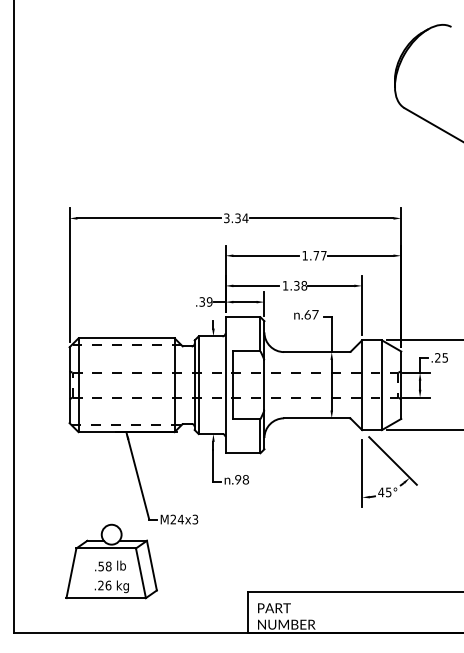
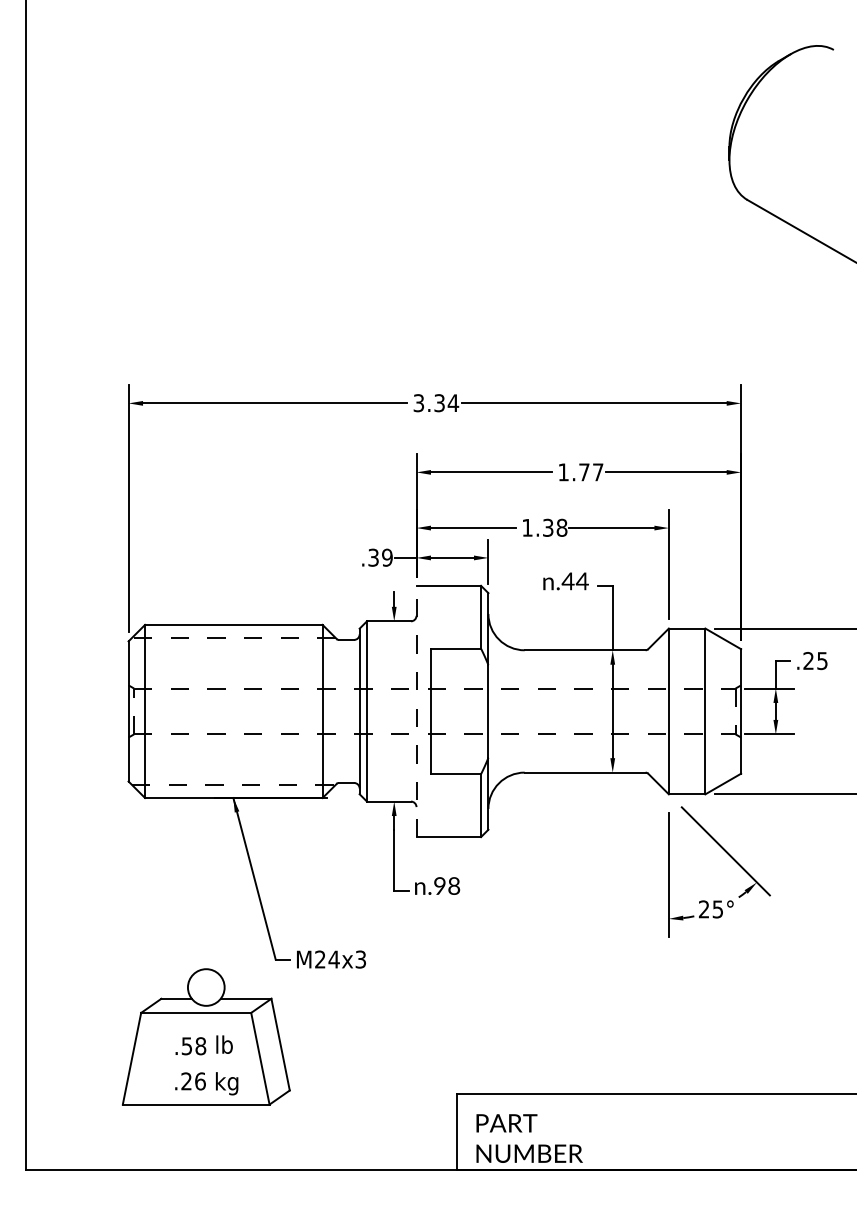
text: (311, 314) -> (575, 580), .67 -> .44
line: (225, 384) -> (416, 710), solid -> dashed
text: (381, 492) -> (704, 909), 45° -> 25°

